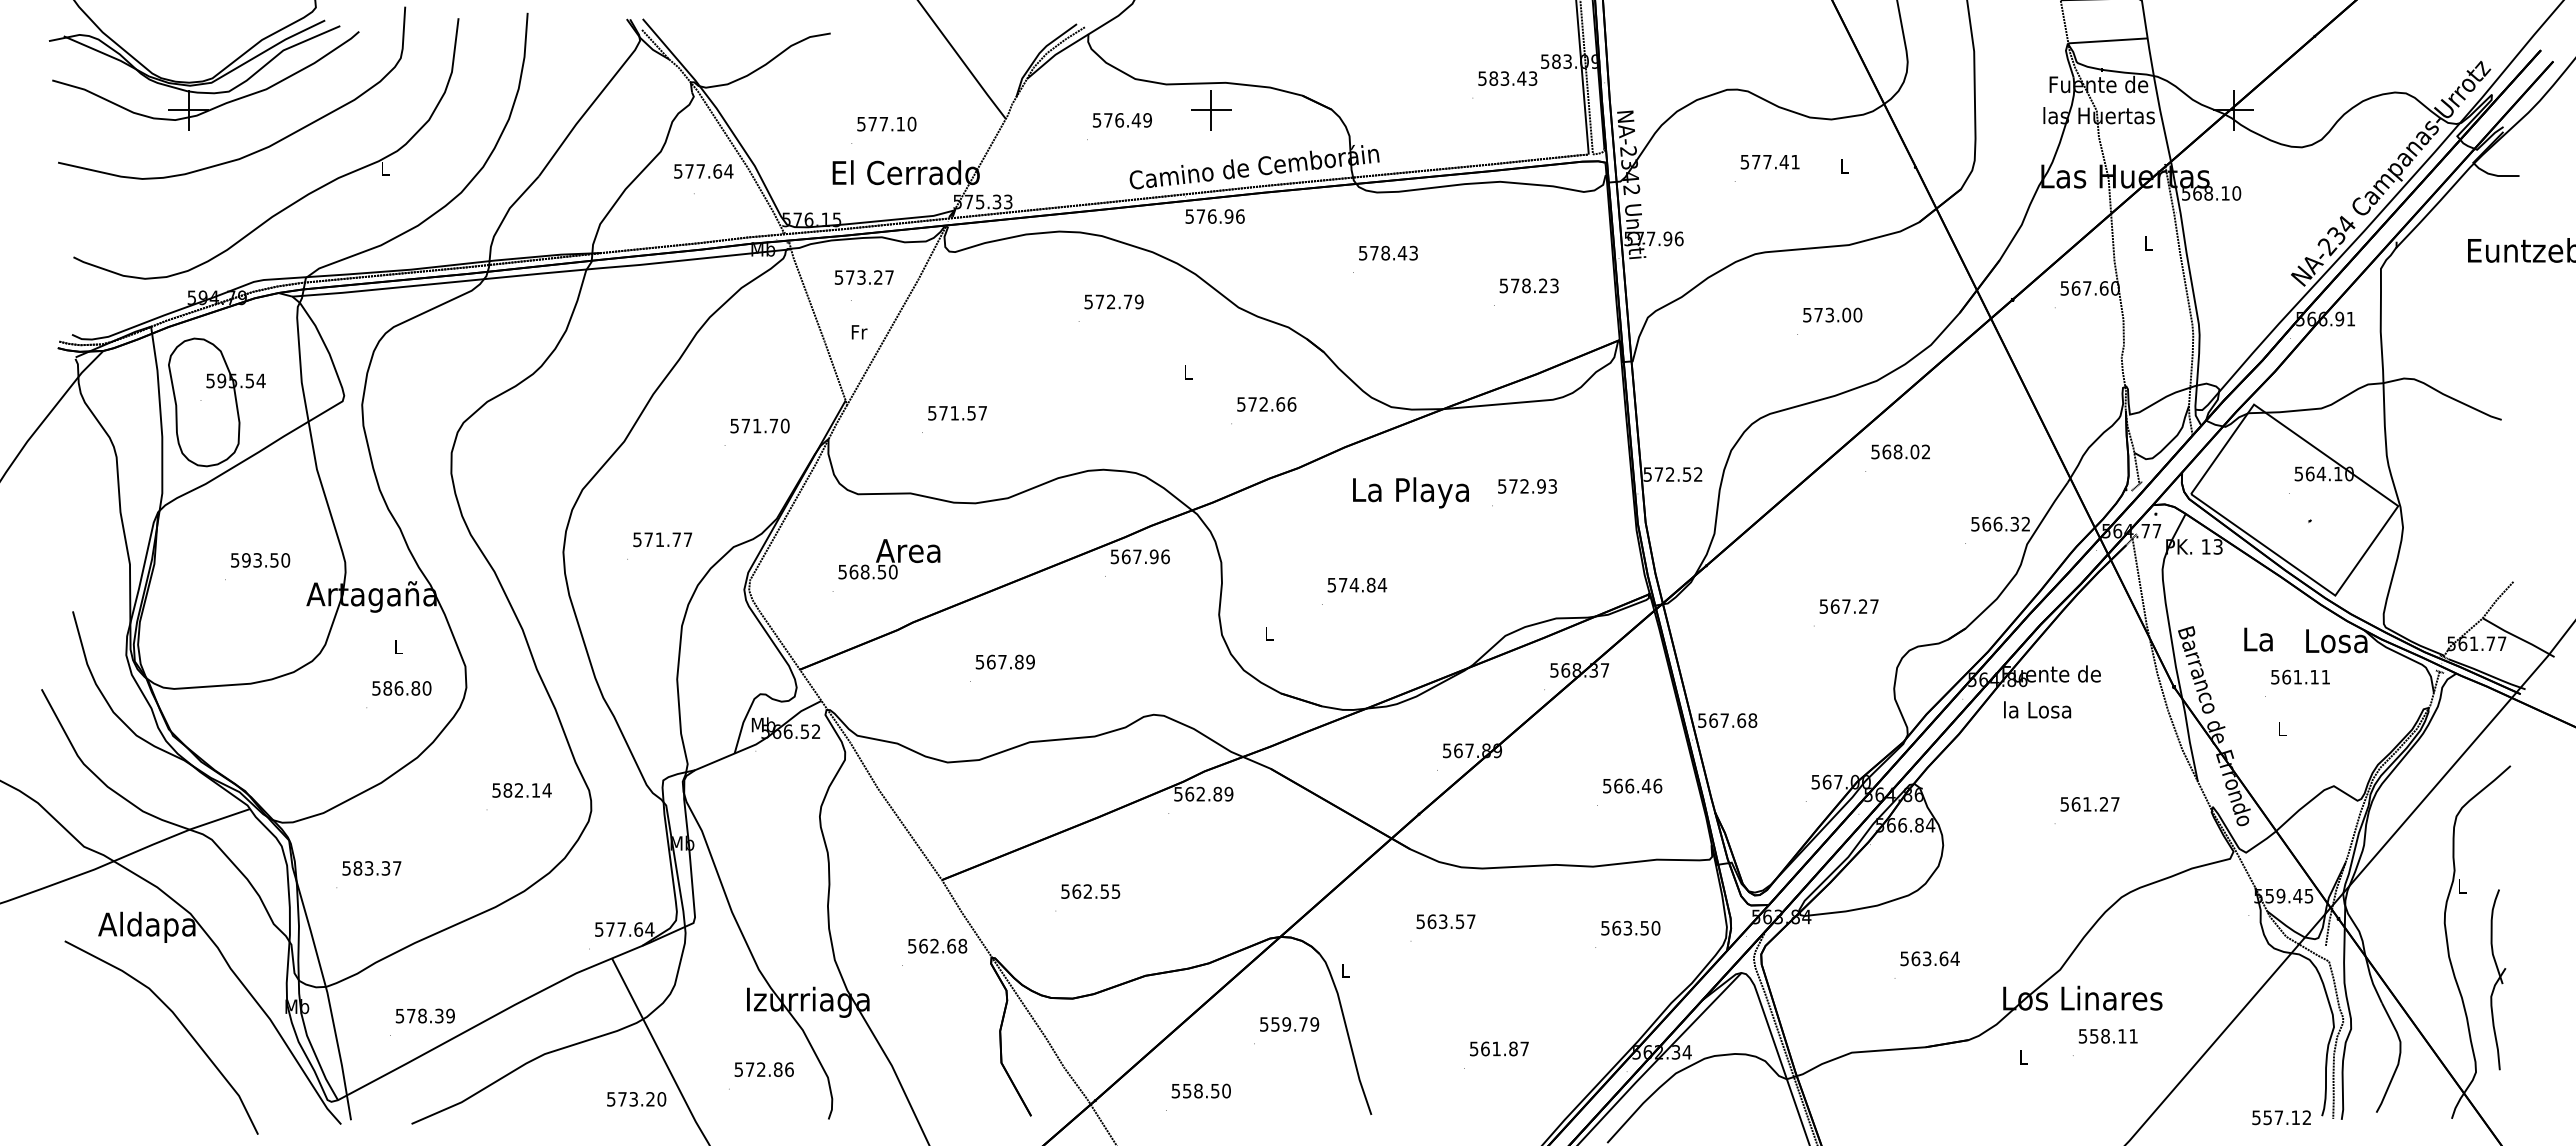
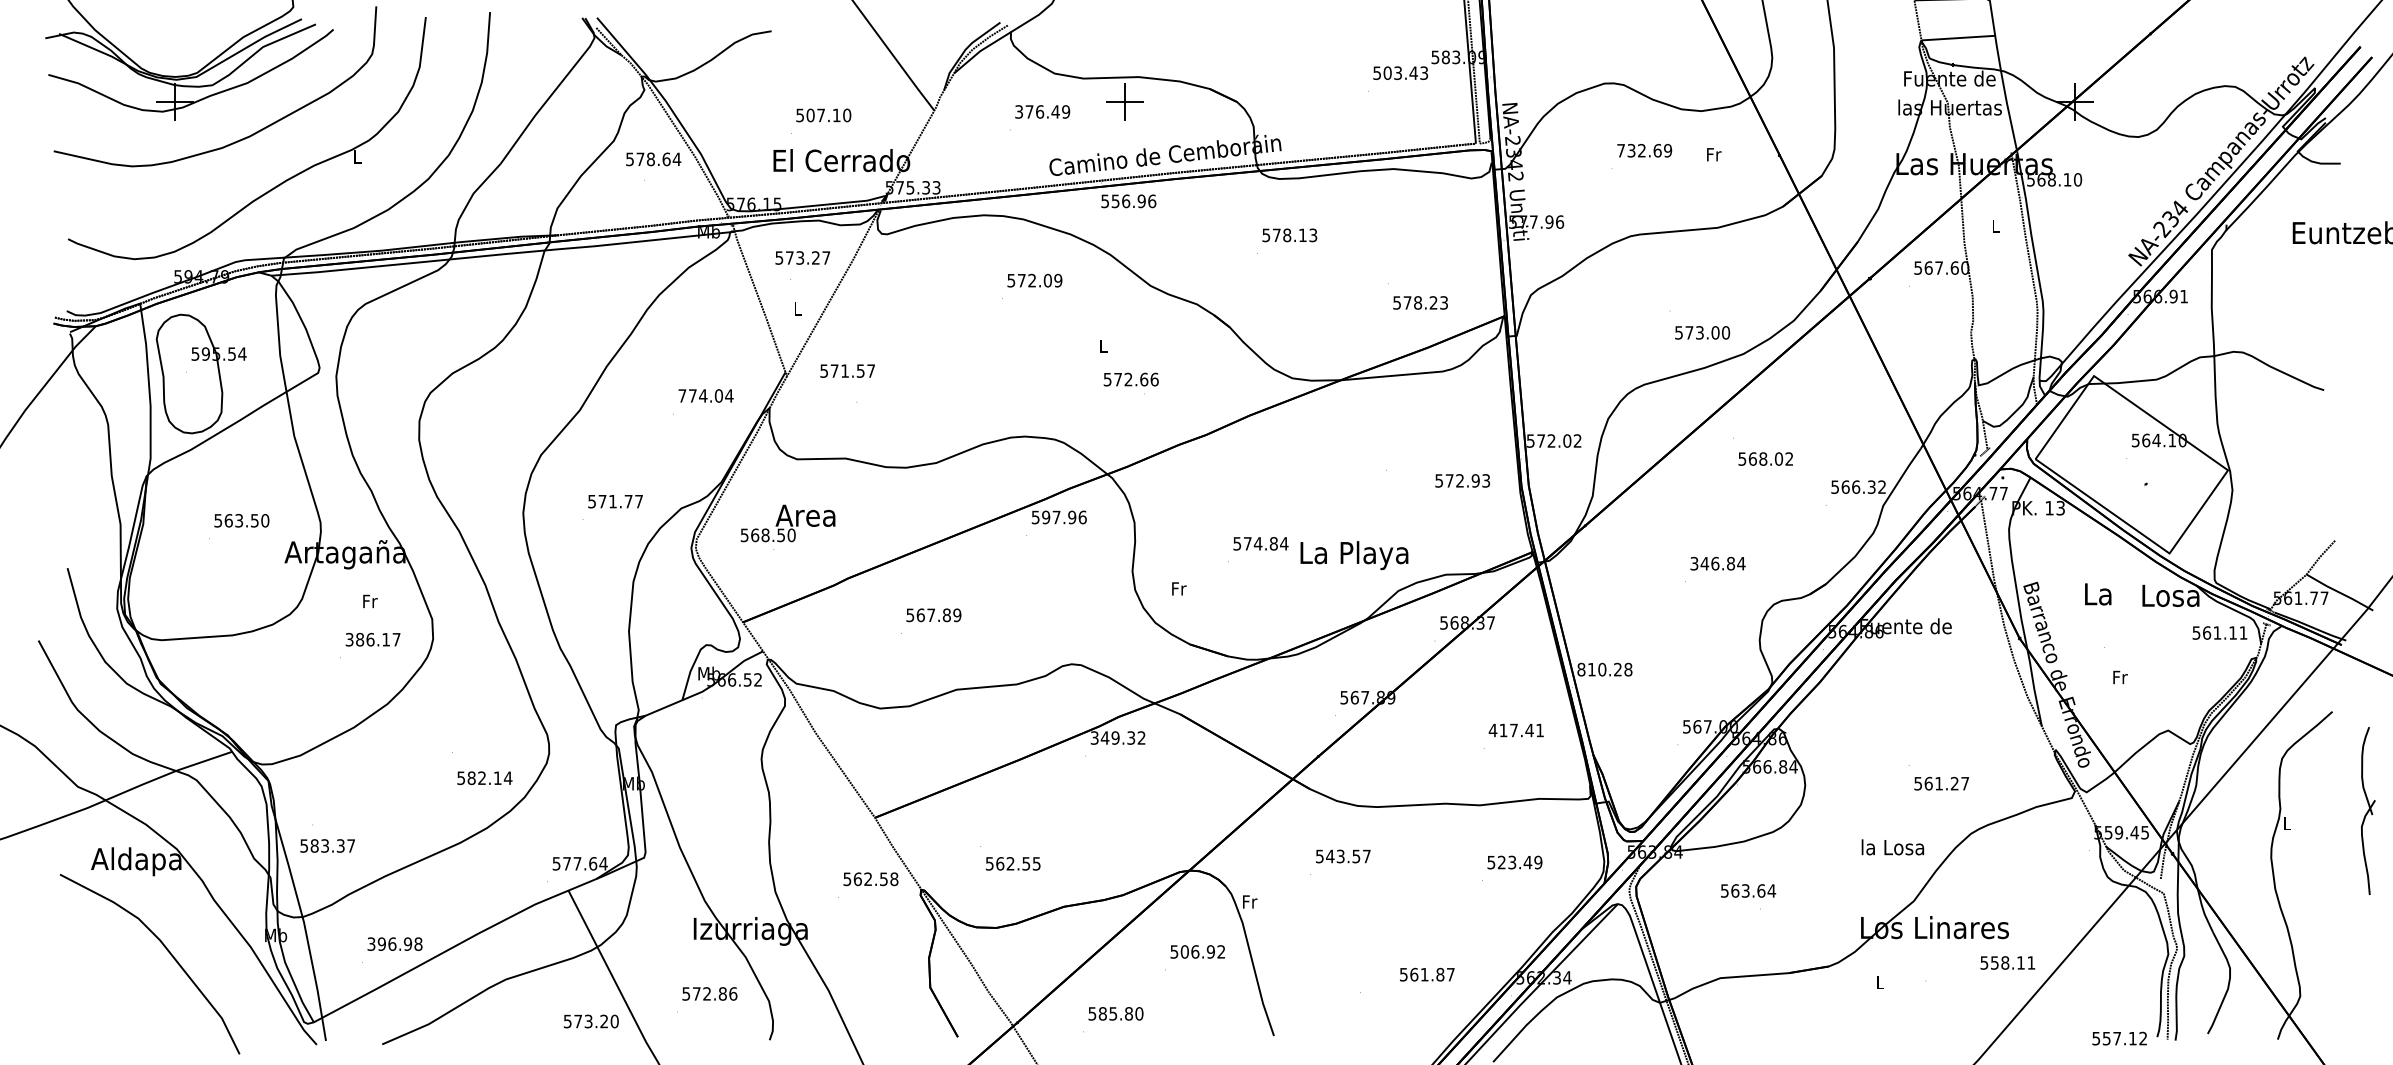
text: (1493, 78) -> (1387, 73), 583.43 -> 503.43
text: (1097, 119) -> (1019, 111), 576.49 -> 376.49
text: (872, 123) -> (810, 114), 577.10 -> 507.10
text: (1769, 161) -> (1643, 150), 577.41 -> 732.69
text: (1845, 166) -> (1714, 154), L -> Fr
text: (700, 171) -> (650, 159), 577.64 -> 578.64
text: (1200, 216) -> (1115, 201), 576.96 -> 556.96
text: (1402, 253) -> (1302, 235), 578.43 -> 578.13
text: (1528, 285) -> (1419, 302), moved
text: (1127, 301) -> (1047, 280), 572.79 -> 572.09
text: (1832, 314) -> (1702, 332), moved
text: (859, 332) -> (798, 309), Fr -> L
text: (1266, 404) -> (1130, 379), moved
text: (957, 413) -> (847, 371), moved
text: (759, 425) -> (705, 395), 571.70 -> 774.04
text: (1900, 451) -> (1765, 458), moved
text: (1686, 474) -> (1566, 440), 572.52 -> 572.02
text: (1527, 486) -> (1462, 480), moved
text: (1410, 492) -> (1353, 555), moved
text: (1125, 556) -> (1045, 517), 567.96 -> 597.96
text: (889, 559) -> (788, 523), moved
text: (246, 560) -> (228, 520), 593.50 -> 563.50
text: (1849, 606) -> (1718, 563), 567.27 -> 346.84
text: (1269, 633) -> (1179, 588), L -> Fr
text: (398, 647) -> (370, 601), L -> Fr
text: (2300, 676) -> (2219, 632), moved
text: (401, 688) -> (372, 639), 586.80 -> 386.17
text: (2037, 709) -> (1892, 847), moved
text: (1722, 720) -> (1600, 669), 567.68 -> 810.28
text: (2282, 729) -> (2120, 677), L -> Fr
text: (1632, 785) -> (1516, 729), 566.46 -> 417.41
text: (521, 790) -> (484, 778), moved
text: (1203, 793) -> (1117, 737), 562.89 -> 349.32
text: (2089, 804) -> (1941, 783), moved
text: (371, 868) -> (327, 846), moved
text: (1090, 891) -> (1013, 863), moved
text: (1431, 921) -> (1329, 856), 563.57 -> 543.57
text: (1636, 927) -> (1520, 861), 563.50 -> 523.49
text: (951, 945) -> (883, 878), 562.68 -> 562.58
text: (1929, 958) -> (1747, 890), moved
text: (1345, 970) -> (1249, 901), L -> Fr
part: (2498, 979) -> (2368, 810), moved
text: (425, 1015) -> (395, 943), 578.39 -> 396.98
text: (1295, 1024) -> (1203, 951), 559.79 -> 506.92
text: (2107, 1036) -> (2007, 963), moved
text: (1499, 1048) -> (1427, 974), moved
text: (1200, 1090) -> (1115, 1013), 558.50 -> 585.80

